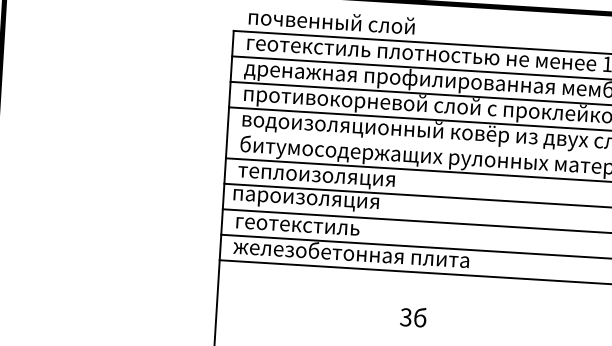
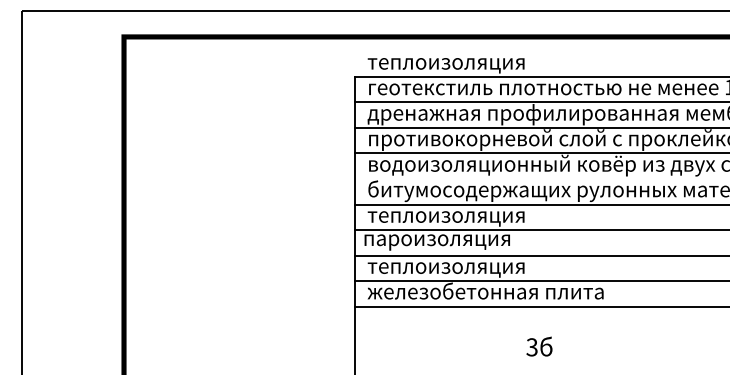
text: (330, 22) -> (450, 62), почвенный слой -> теплоизоляция
text: (312, 228) -> (445, 269), геотекстиль -> теплоизоляция
text: (413, 317) -> (539, 346), moved

